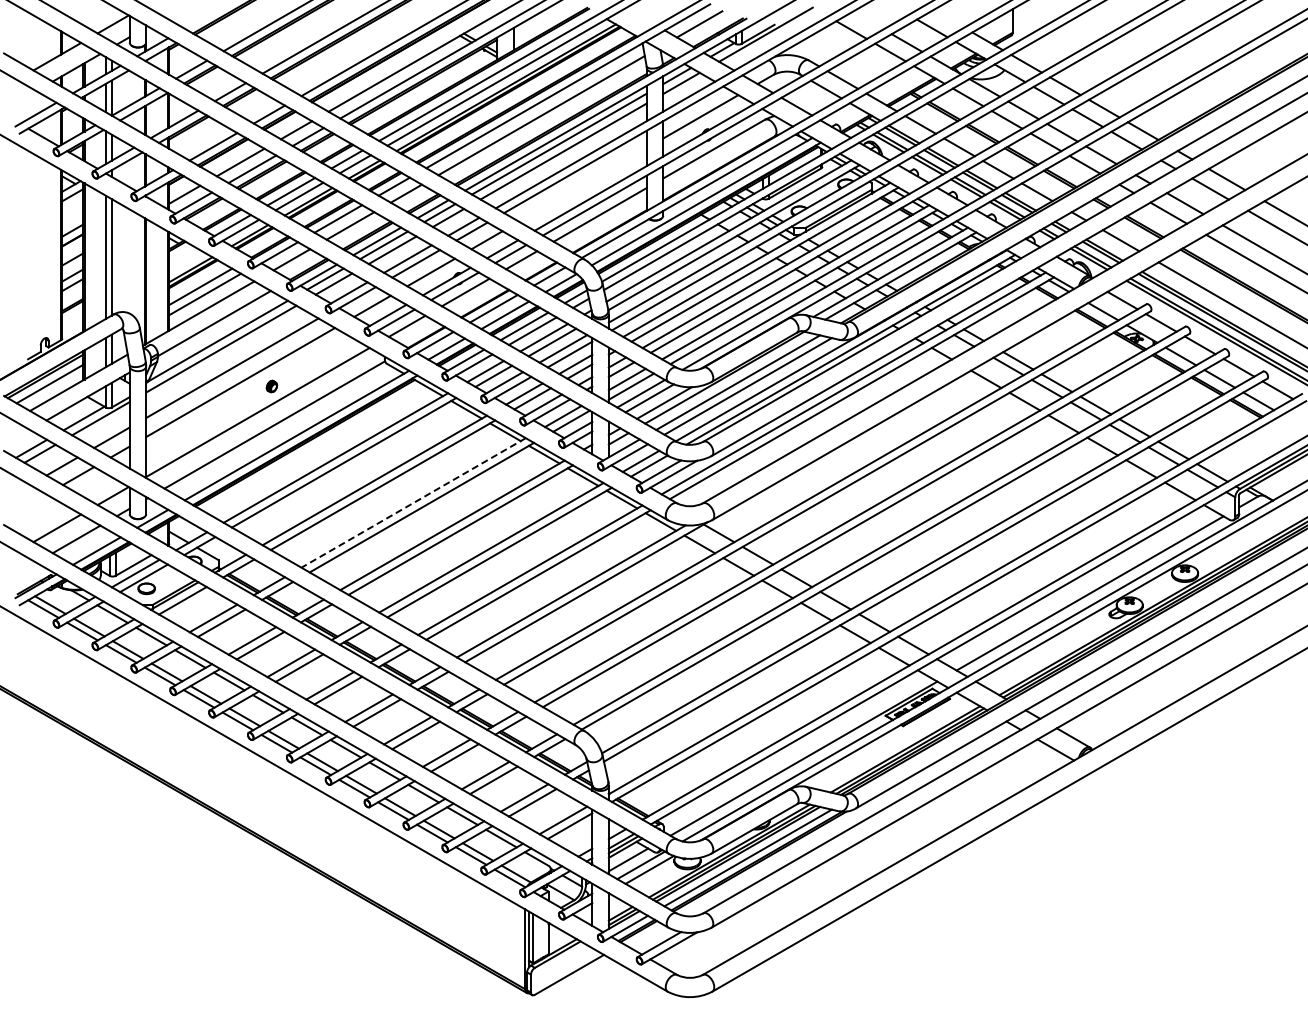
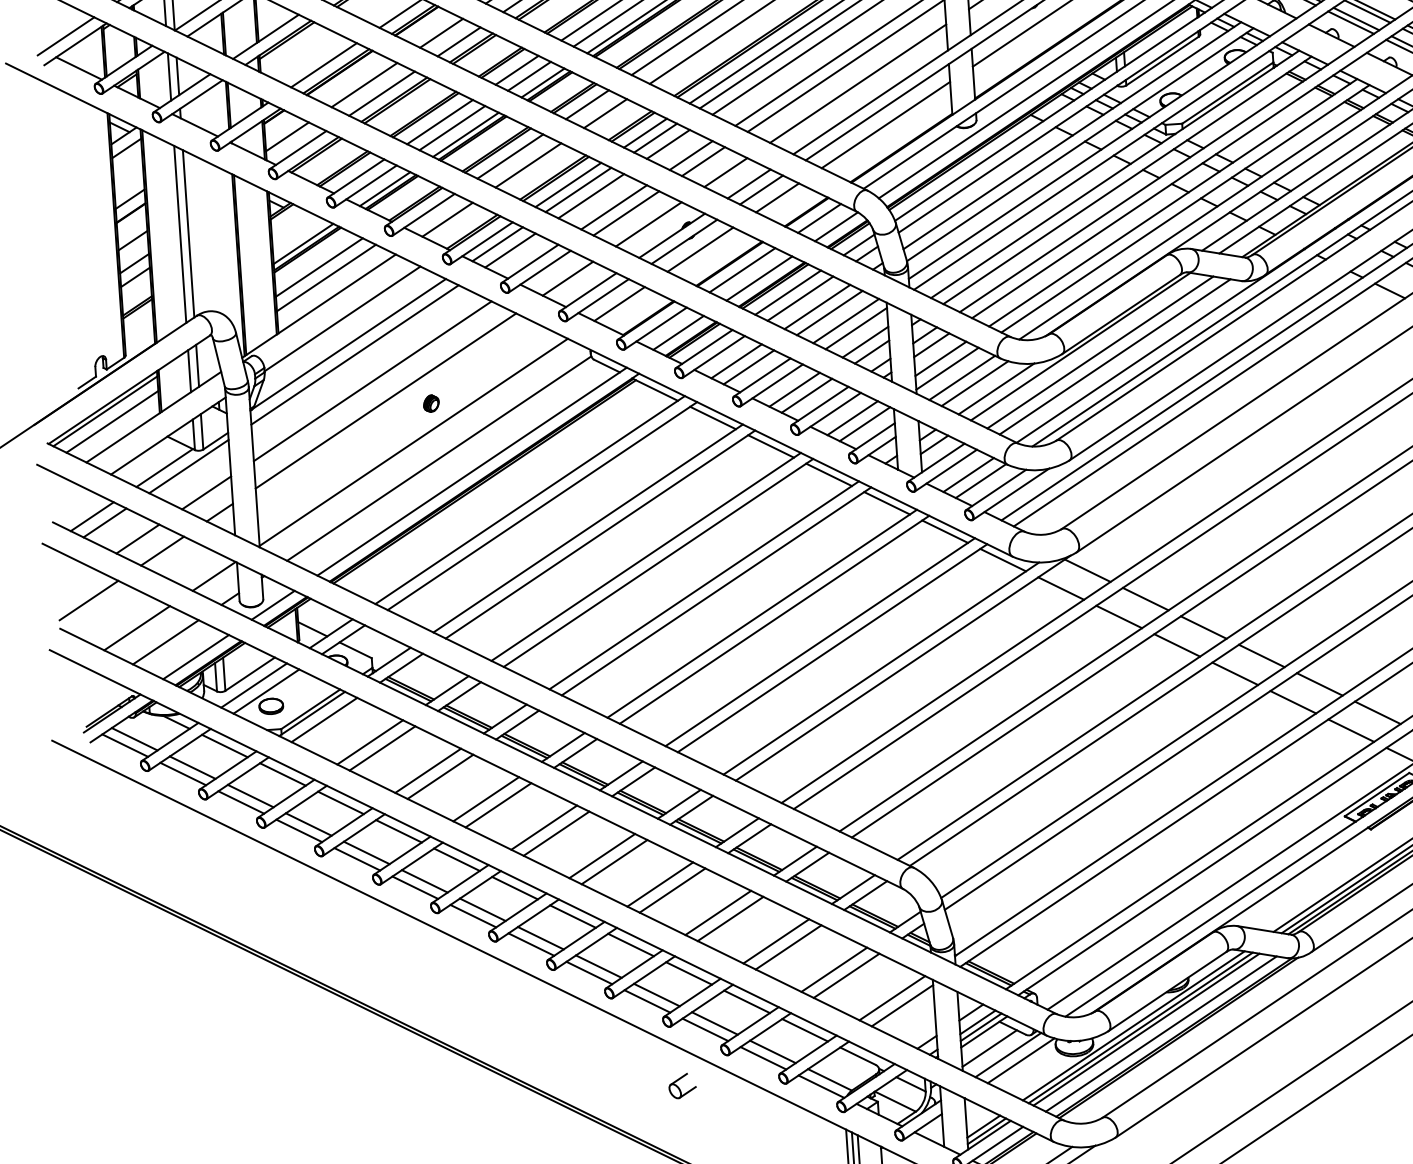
line: (582, 184) -> (857, 83), added
line: (413, 502) -> (645, 556), dashed -> solid
line: (25, 506) -> (89, 600), added
part: (413, 871) -> (682, 1086), added

